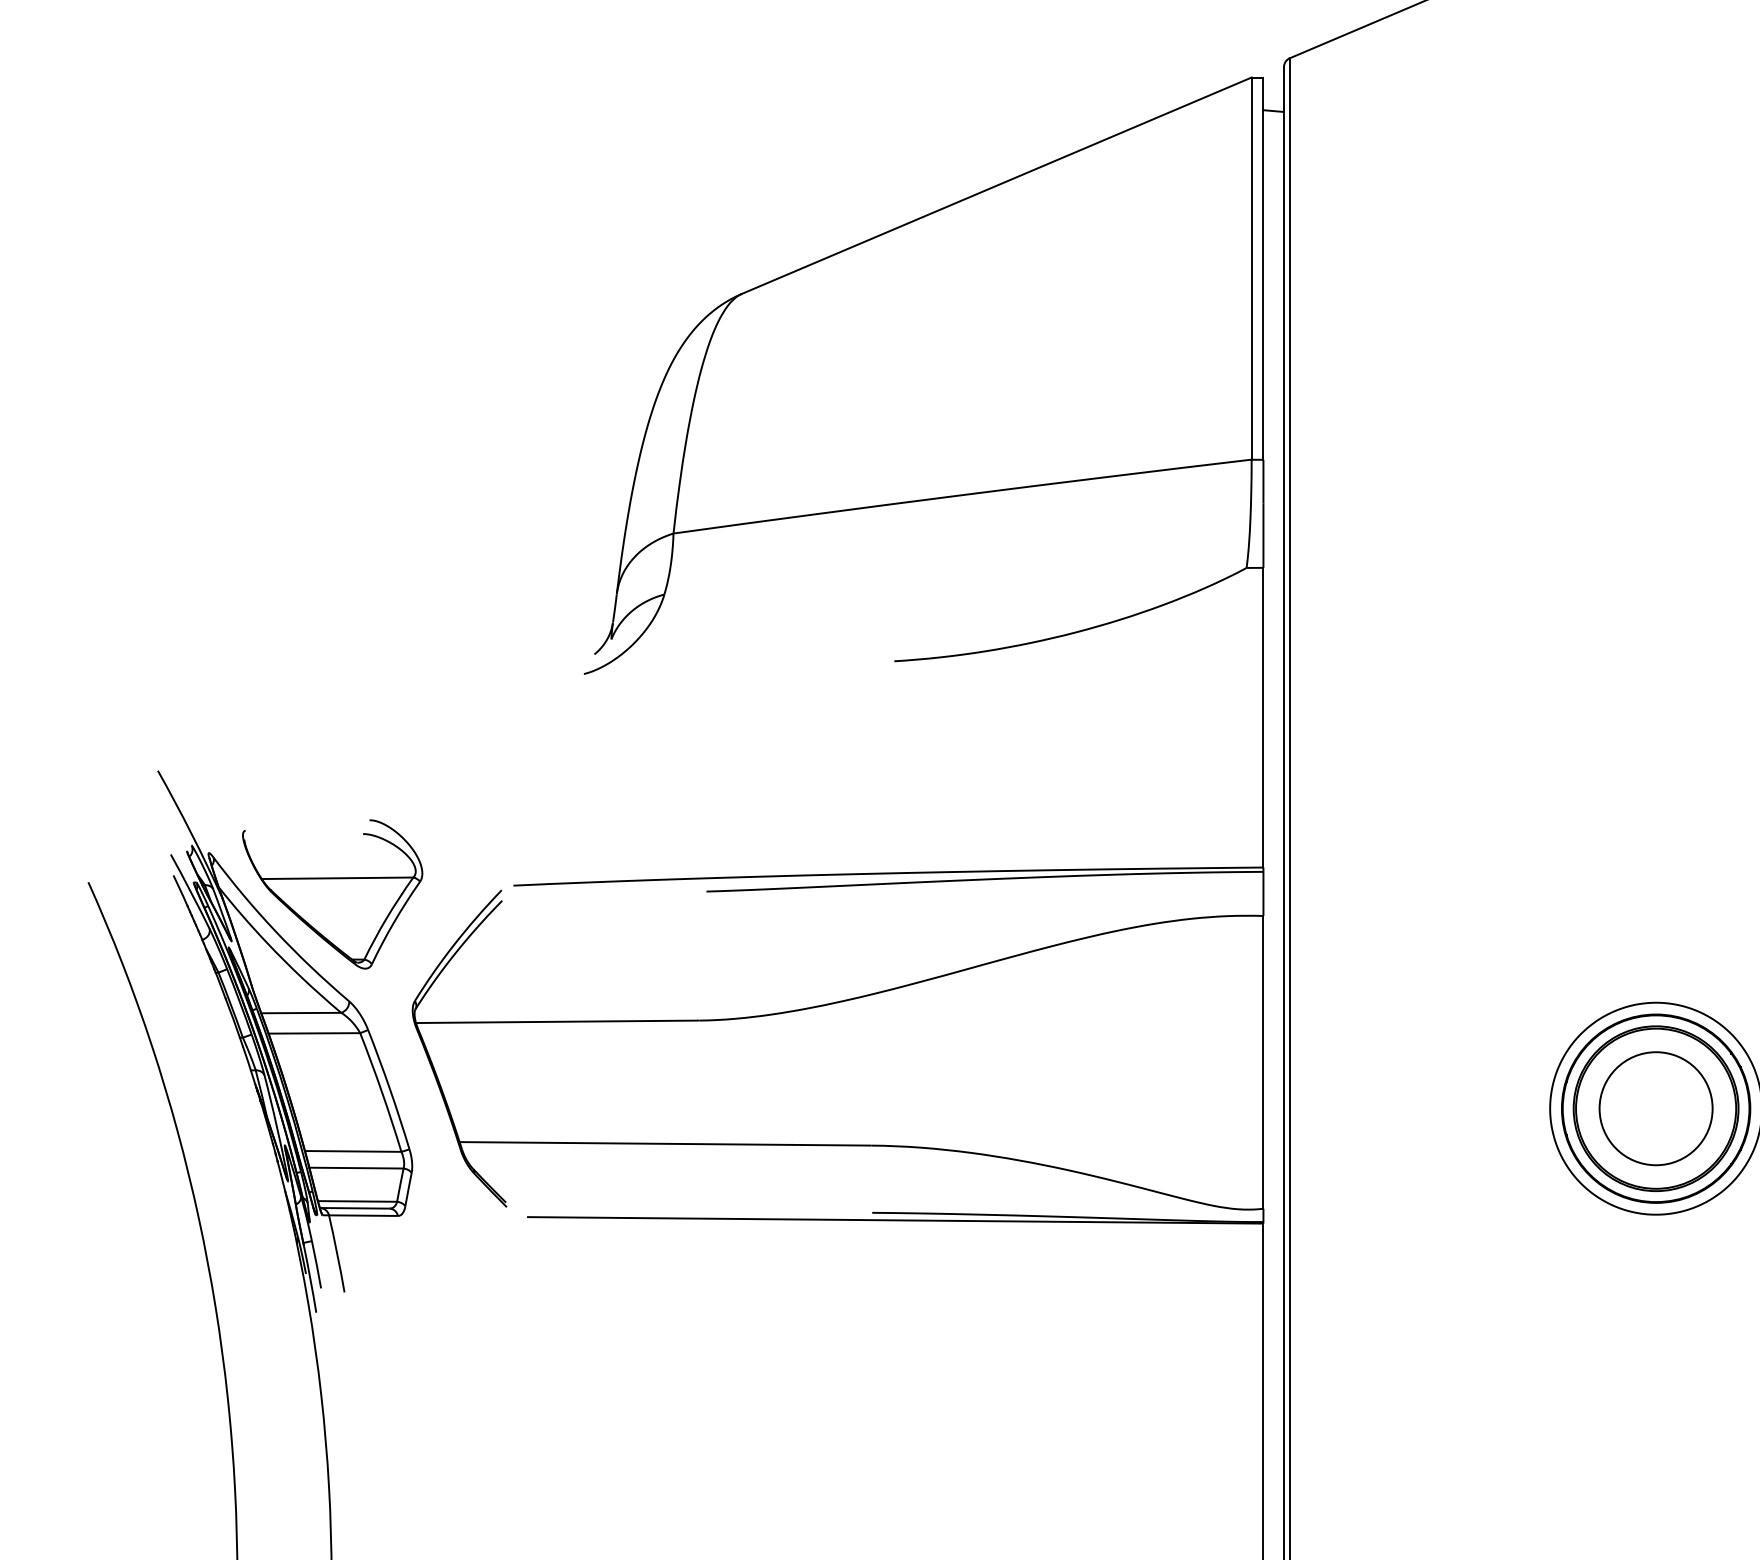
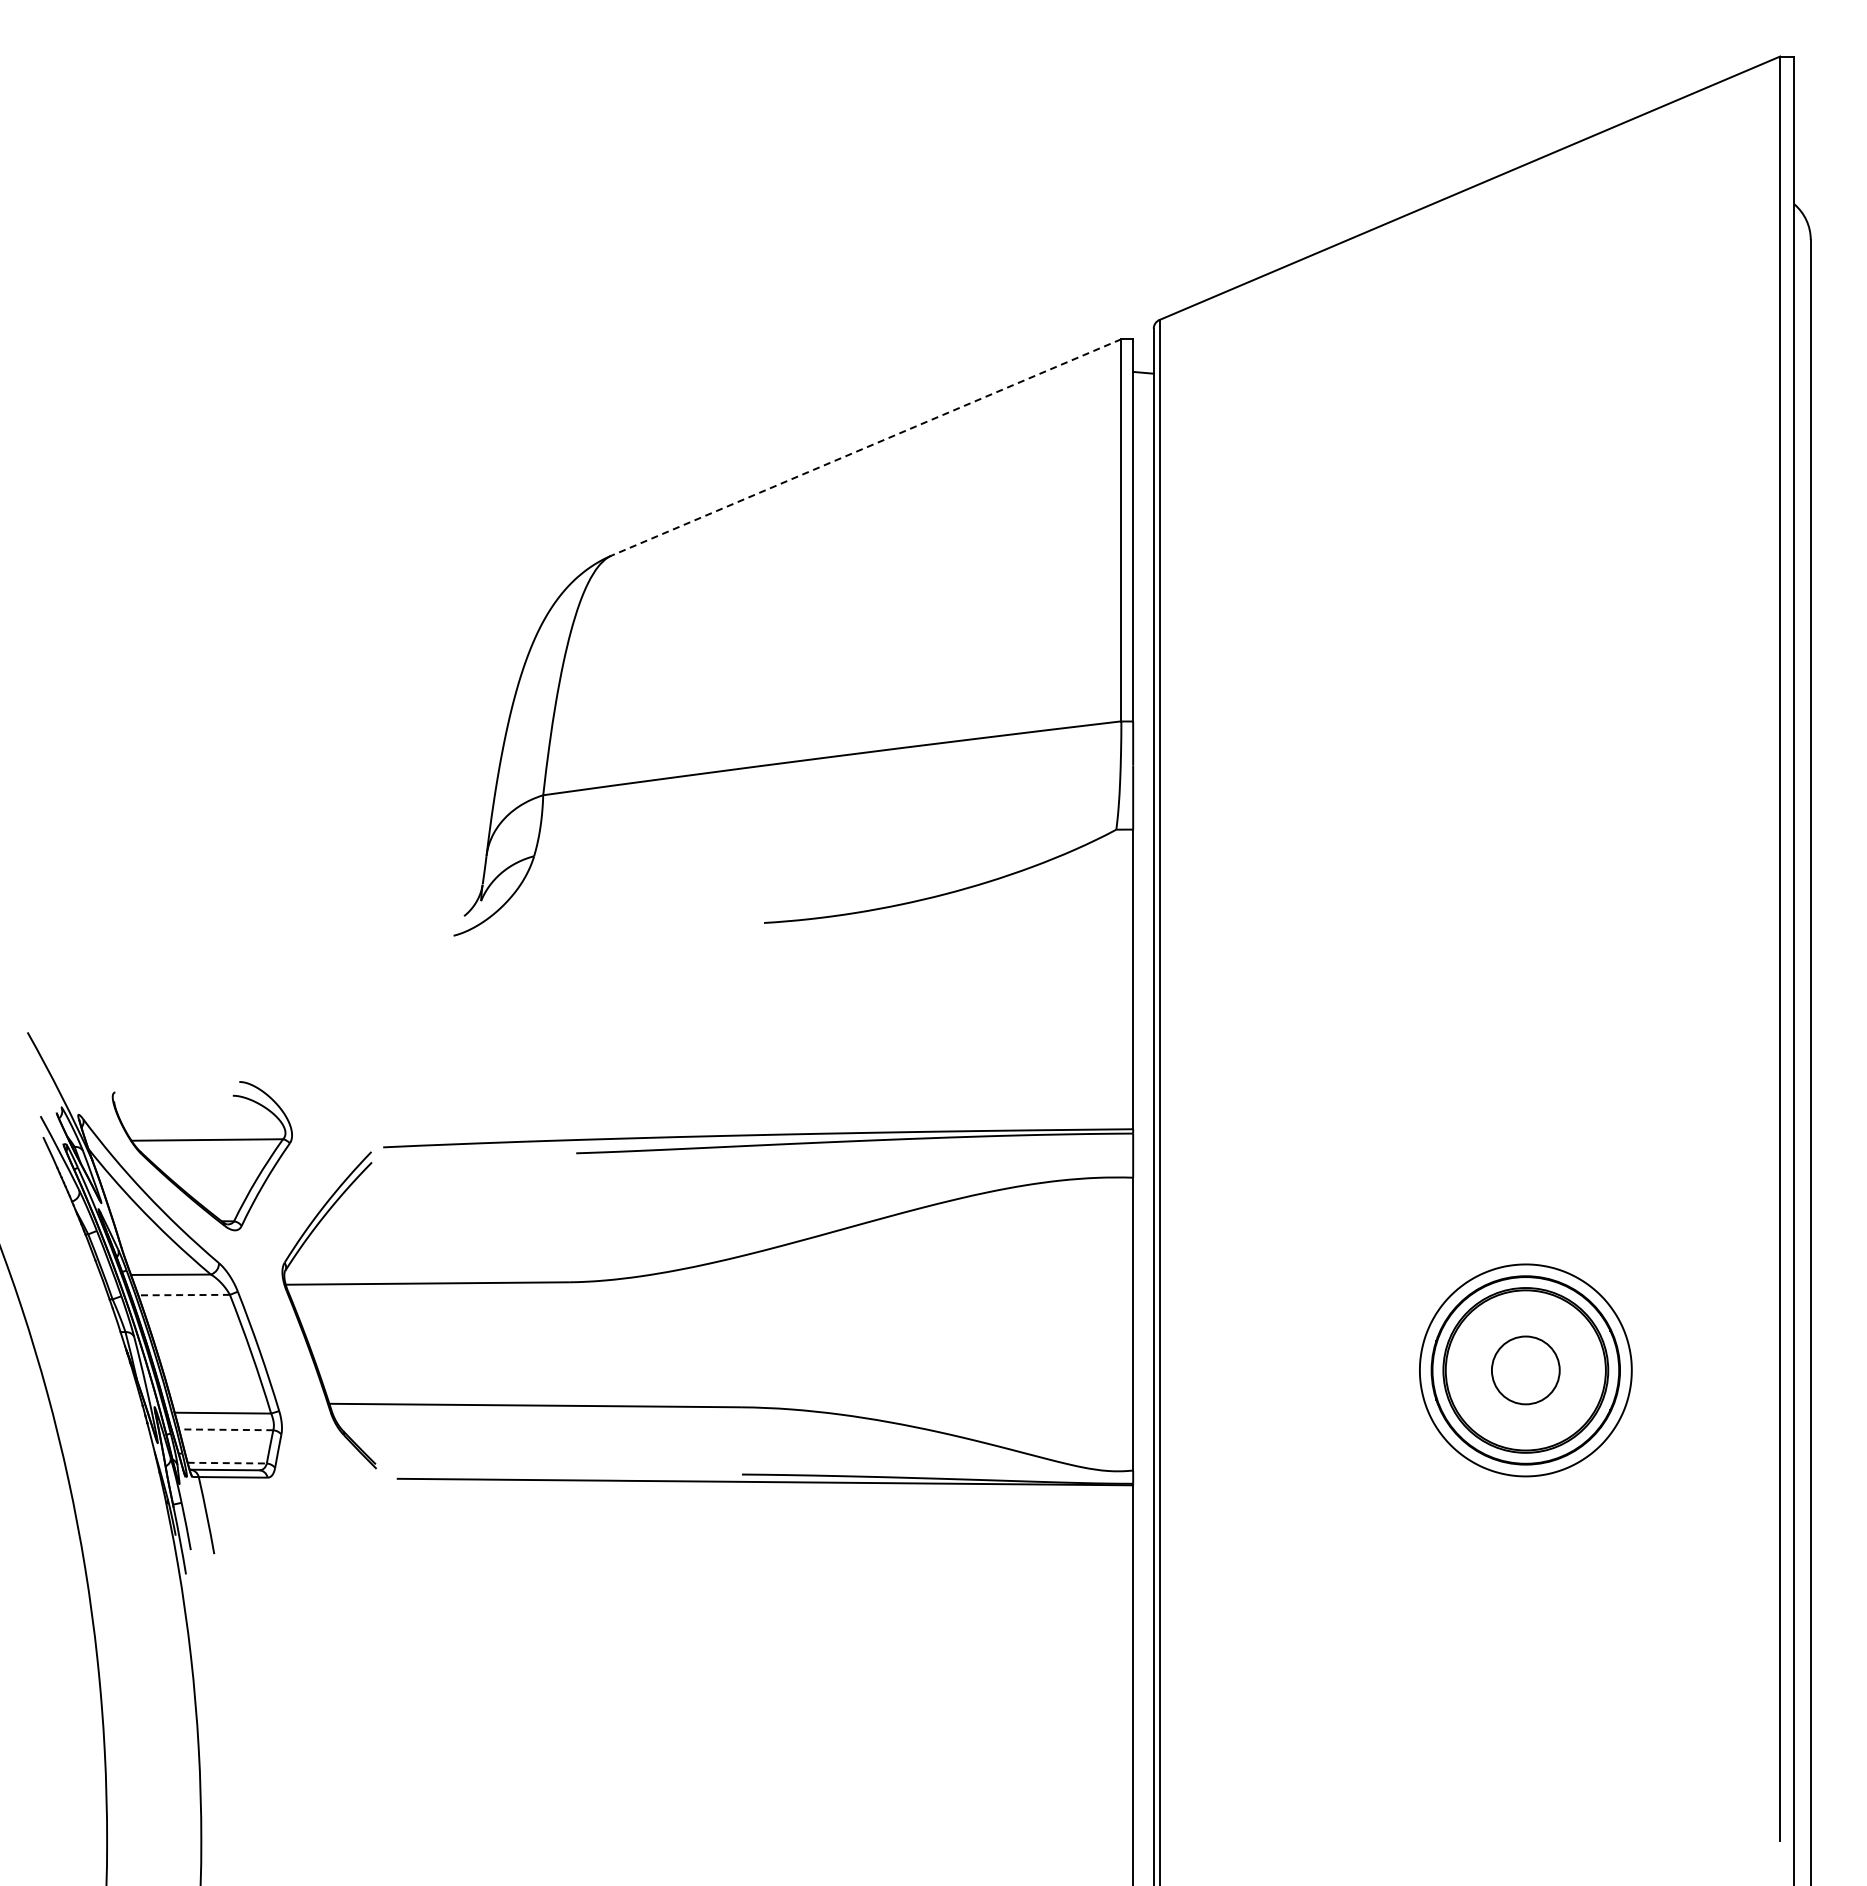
line: (996, 185) -> (866, 447), solid -> dashed
line: (314, 1033) -> (184, 1295), solid -> dashed
circle: (1655, 1107) -> (1525, 1369), size x0.6
line: (355, 1167) -> (225, 1429), solid -> dashed
line: (357, 1201) -> (227, 1463), solid -> dashed

